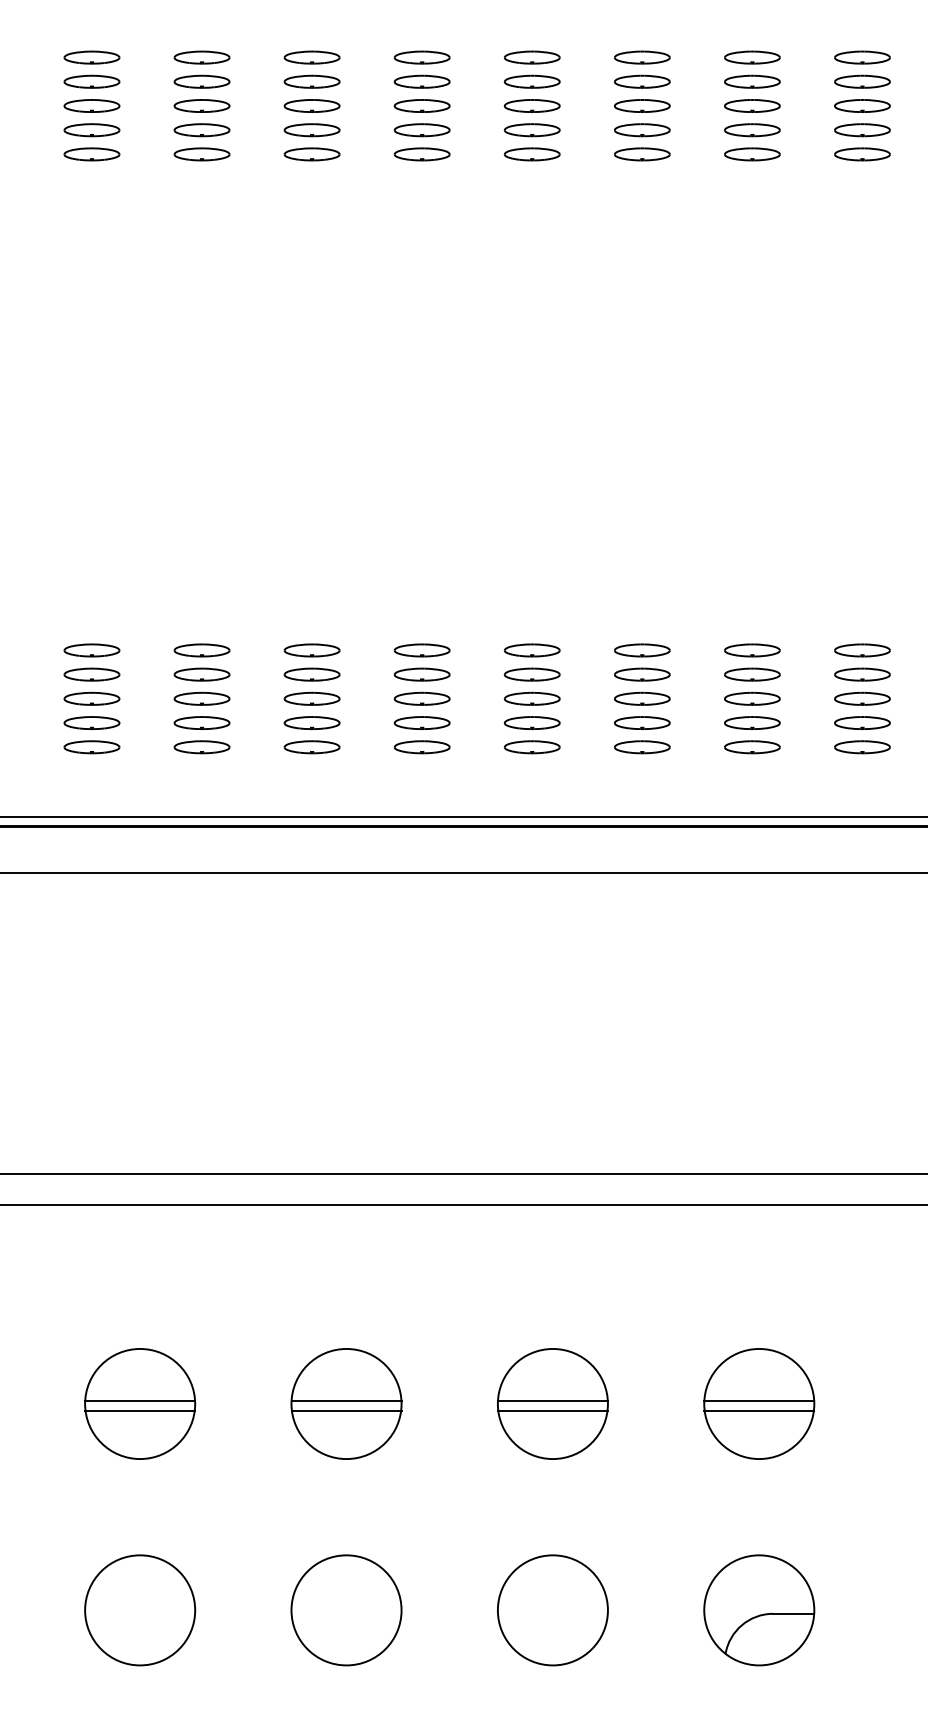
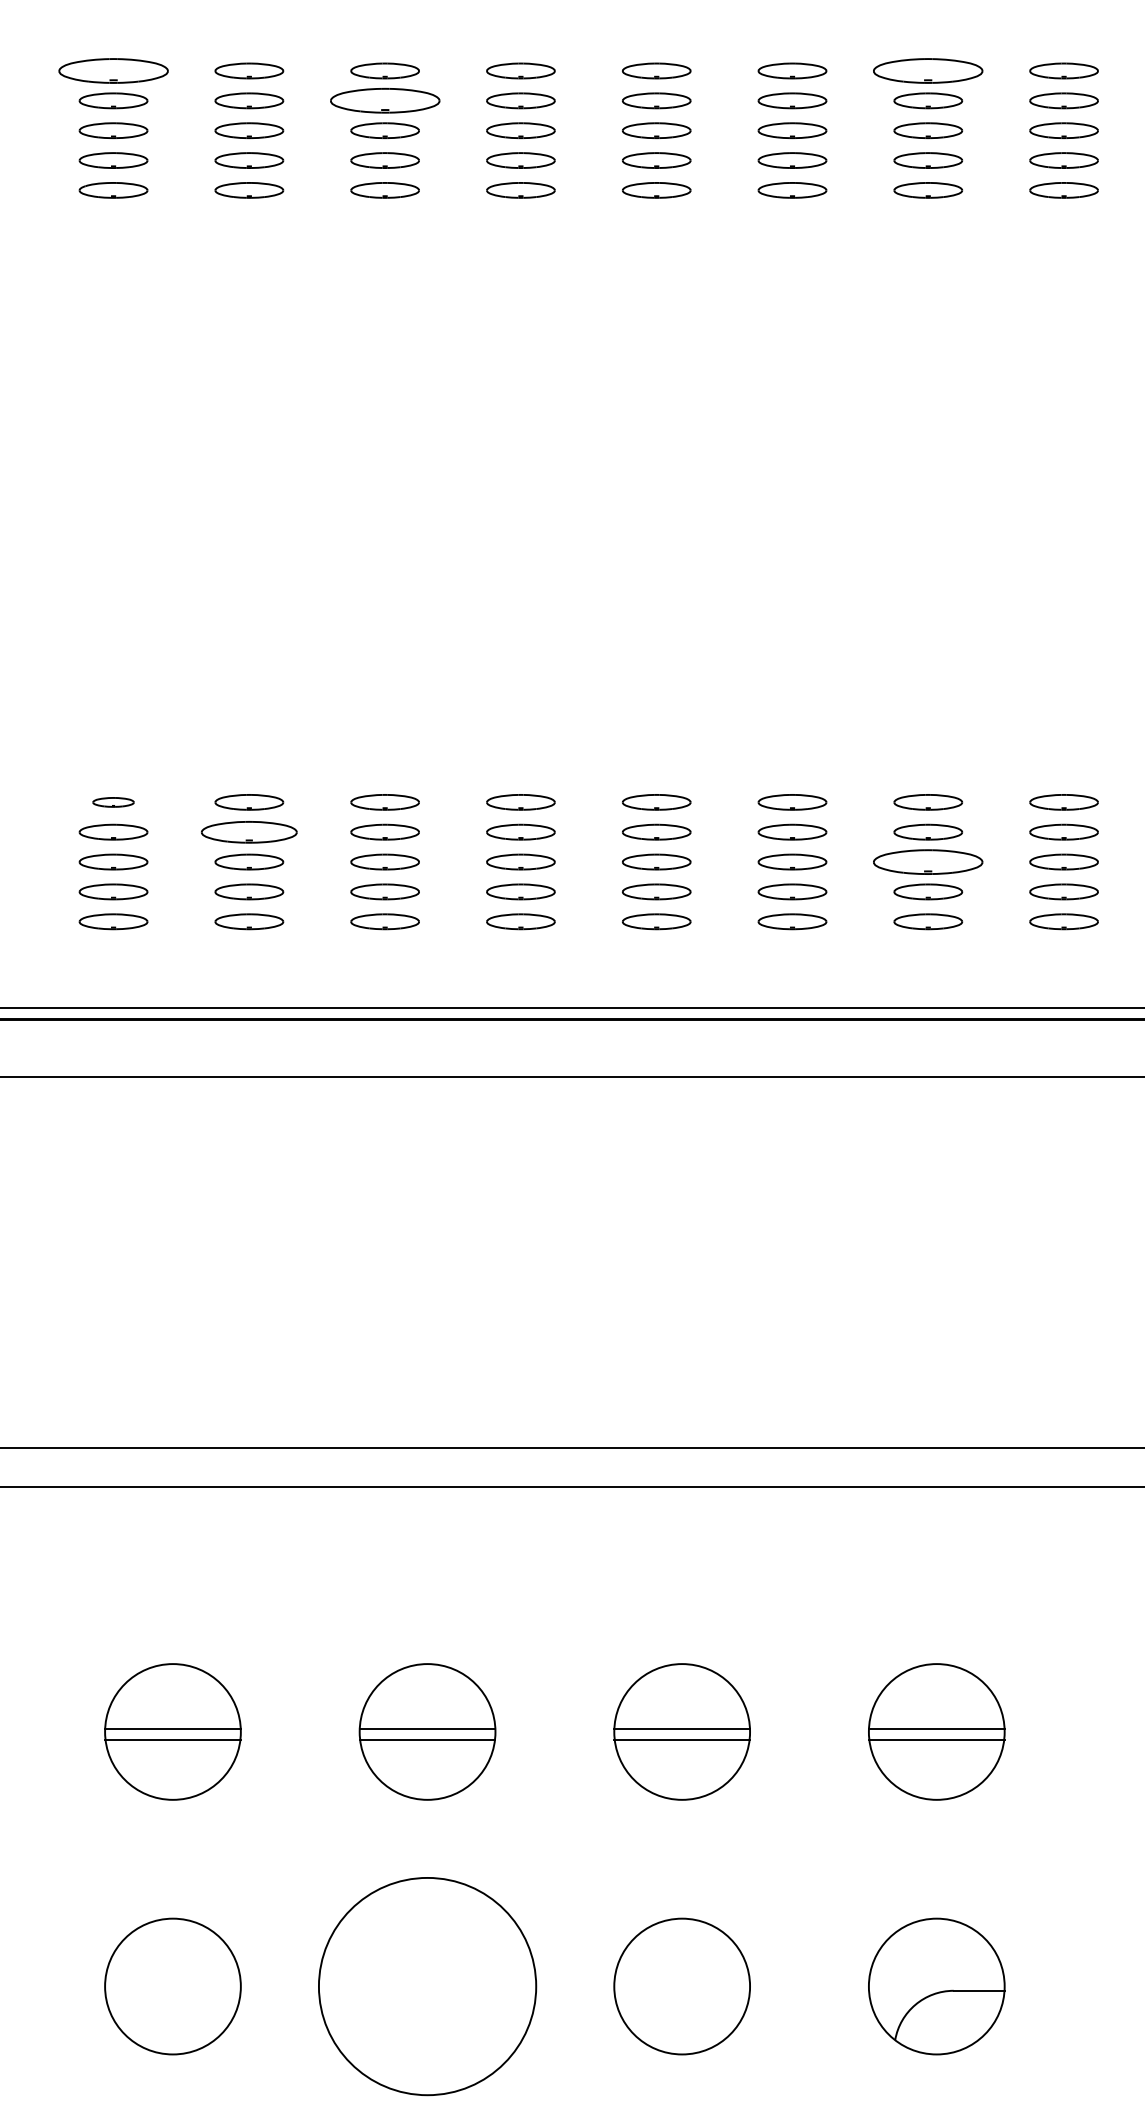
part: (91, 57) -> (113, 70), size x1.6
part: (752, 57) -> (928, 70), size x1.6
part: (311, 81) -> (384, 100), size x1.6
part: (91, 650) -> (113, 802), size x0.6
part: (202, 674) -> (249, 831), size x1.4
part: (752, 698) -> (928, 861), size x1.6
circle: (346, 1610) -> (427, 1986), size x1.6

